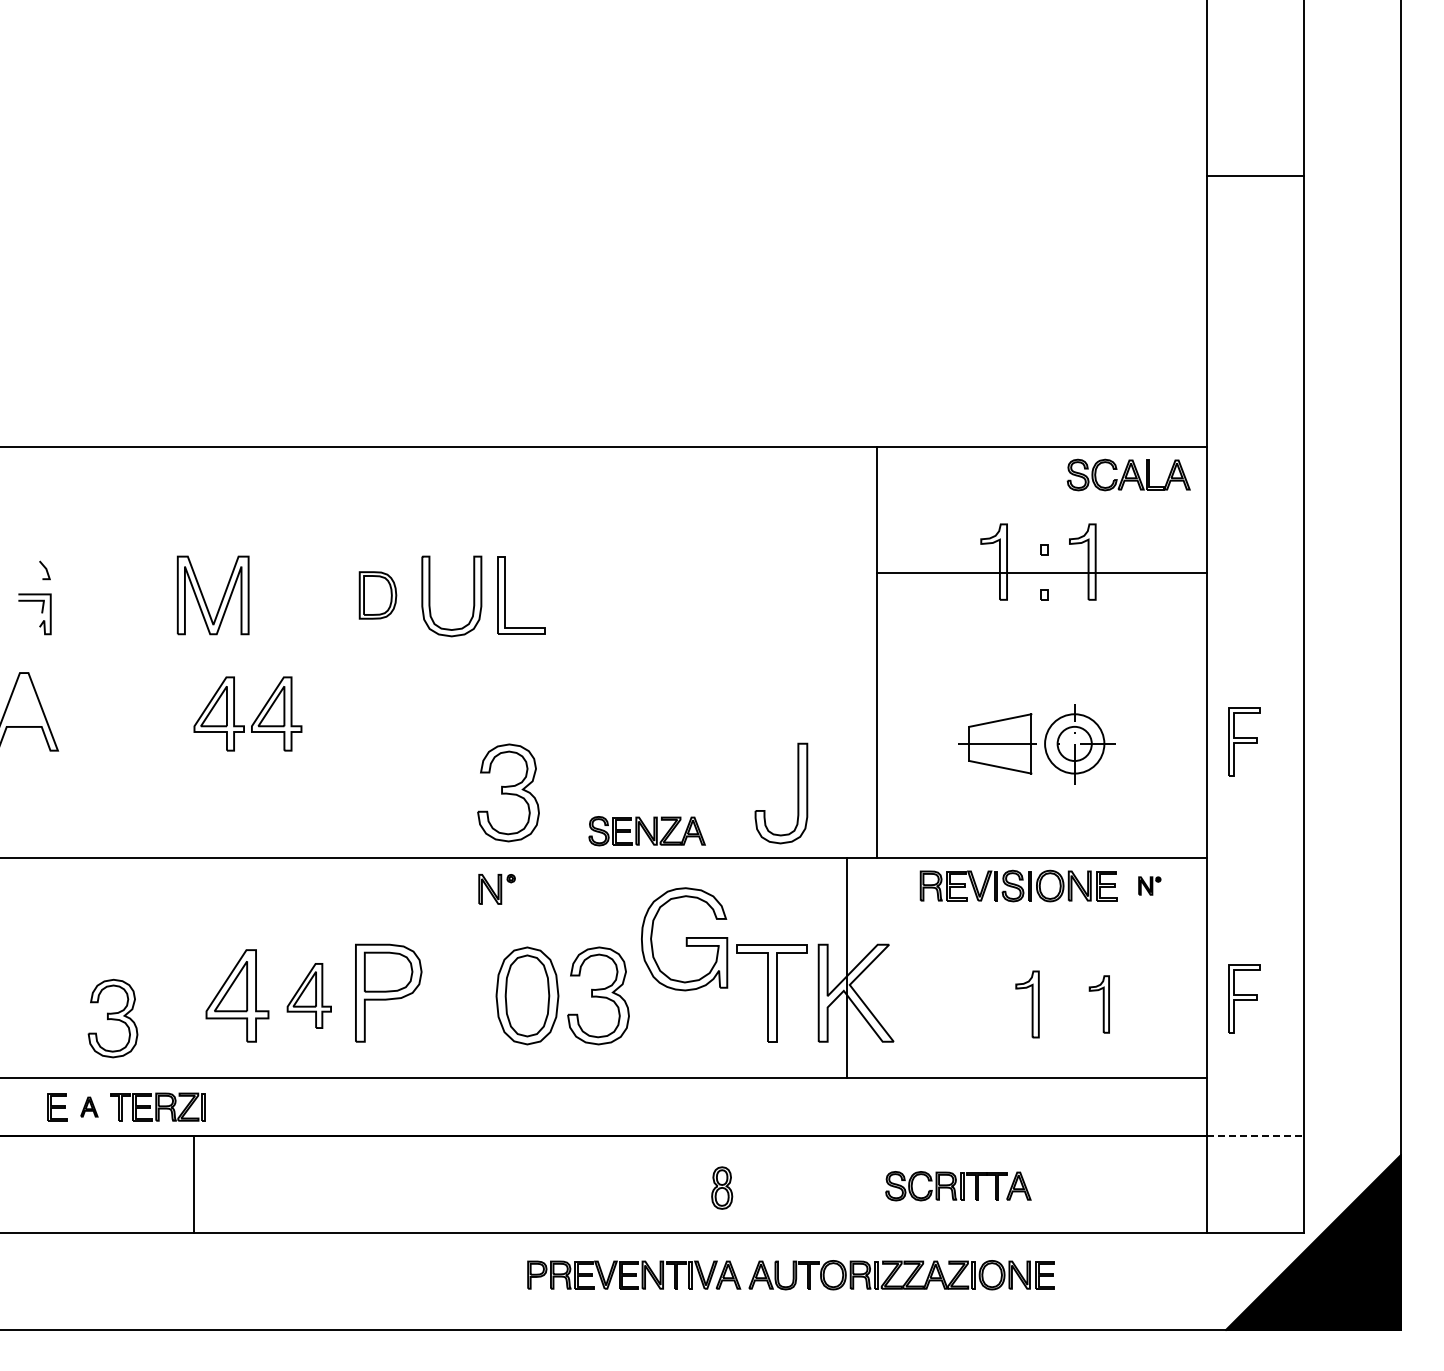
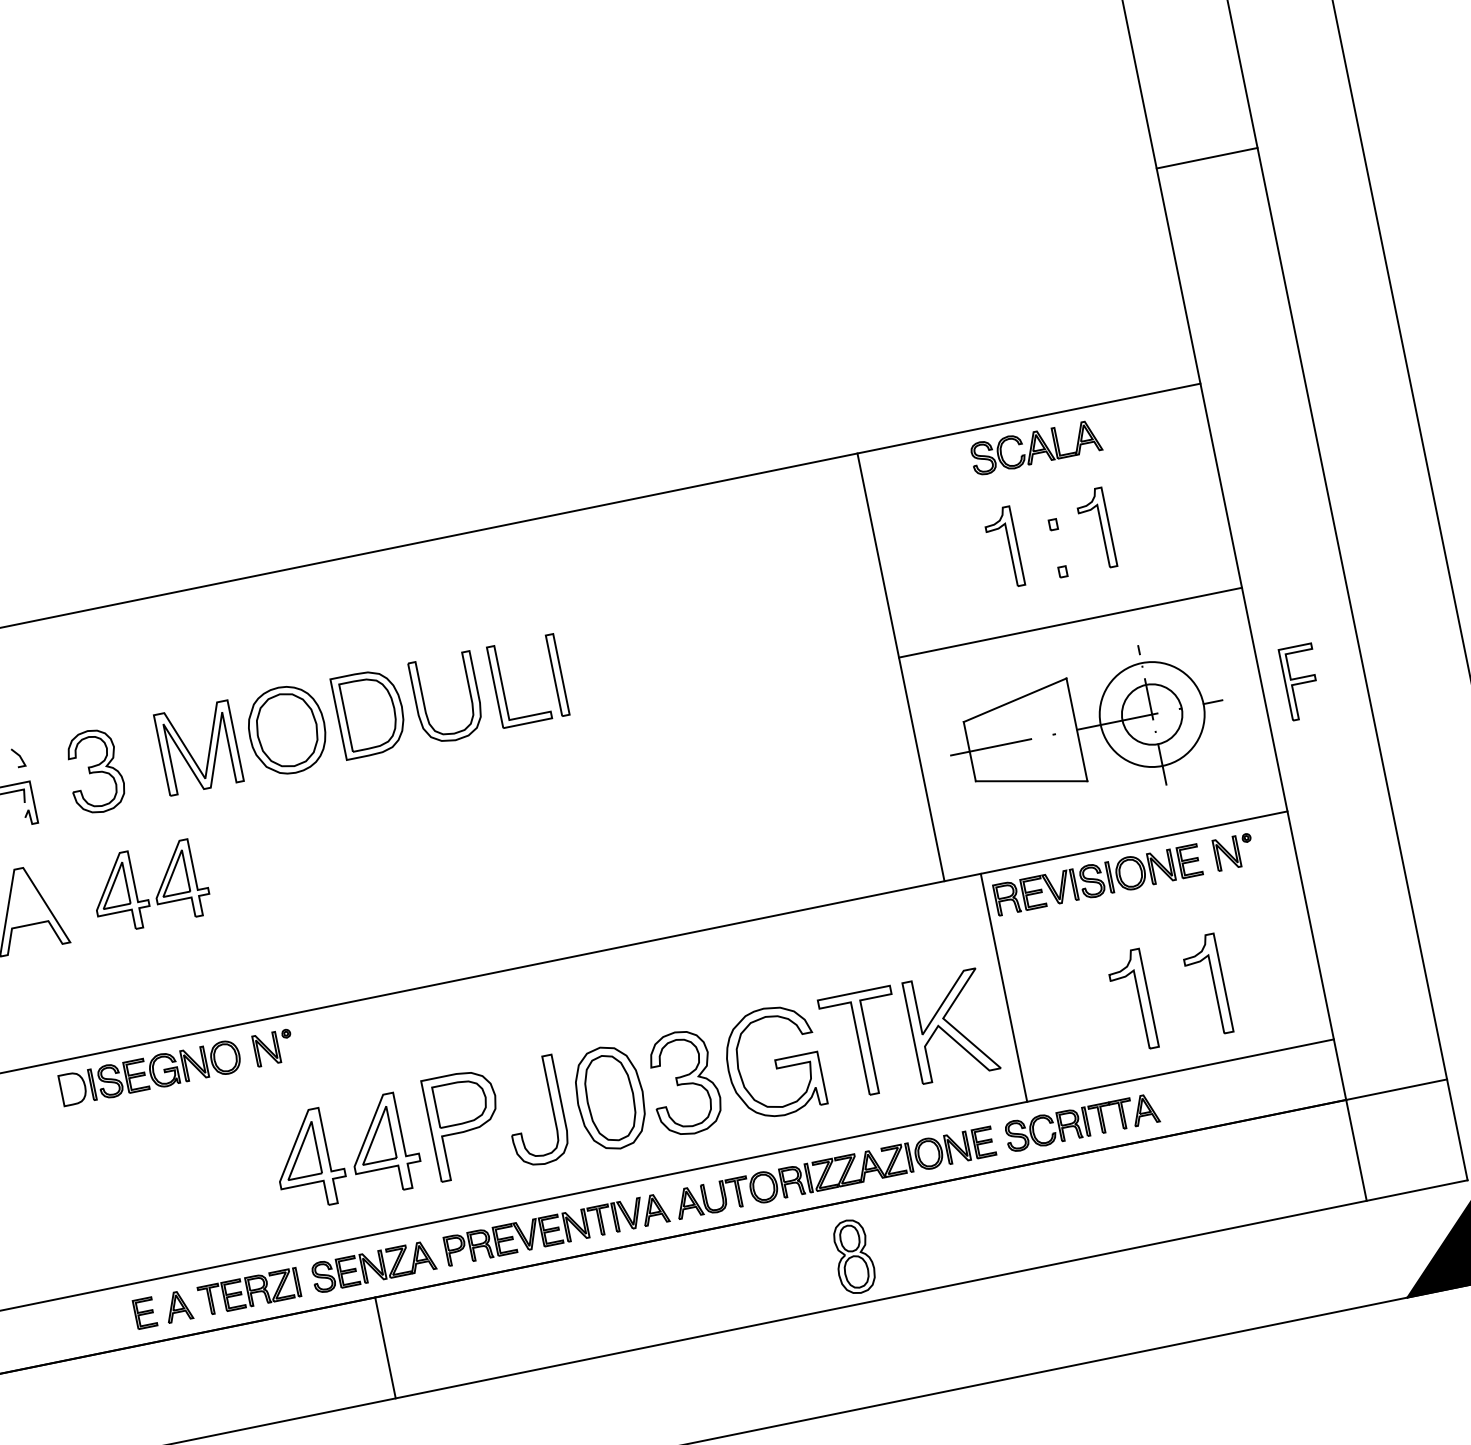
line: (1254, 176) -> (1206, 158), moved
part: (1128, 474) -> (1035, 446), moved
line: (1041, 573) -> (1070, 622), moved
part: (297, 595) -> (286, 730), added
part: (377, 595) -> (369, 713), size x1.67
part: (558, 595) -> (557, 675), added
part: (255, 718) -> (158, 889), moved
part: (1036, 744) -> (1086, 728), size x1.67
part: (508, 792) -> (547, 890), removed
part: (797, 793) -> (551, 1108), moved
part: (646, 831) -> (373, 1267), moved
part: (1149, 885) -> (1233, 851), size x1.67
part: (107, 886) -> (150, 1073), added
part: (496, 889) -> (273, 1048), moved
part: (684, 939) -> (773, 1062), moved
line: (846, 967) -> (1003, 987), moved
part: (309, 995) -> (383, 1143), size x1.43
part: (1244, 998) -> (1356, 949), removed
part: (1027, 1004) -> (1132, 1001), size x1.43
part: (1099, 1004) -> (1206, 985), size x1.67
part: (112, 1018) -> (94, 771), moved
part: (89, 1106) -> (178, 1305), size x1.43
line: (1255, 1135) -> (1396, 1089), dashed -> solid
line: (193, 1183) -> (384, 1347), moved
part: (958, 1186) -> (1082, 1122), moved
part: (721, 1187) -> (852, 1256), size x1.67
part: (790, 1275) -> (719, 1196), moved

